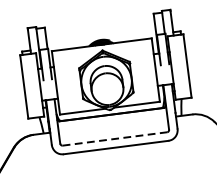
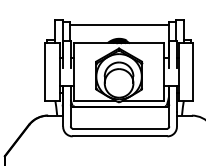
line: (99, 25) -> (119, 25), added
line: (115, 138) -> (120, 128), dashed -> solid

